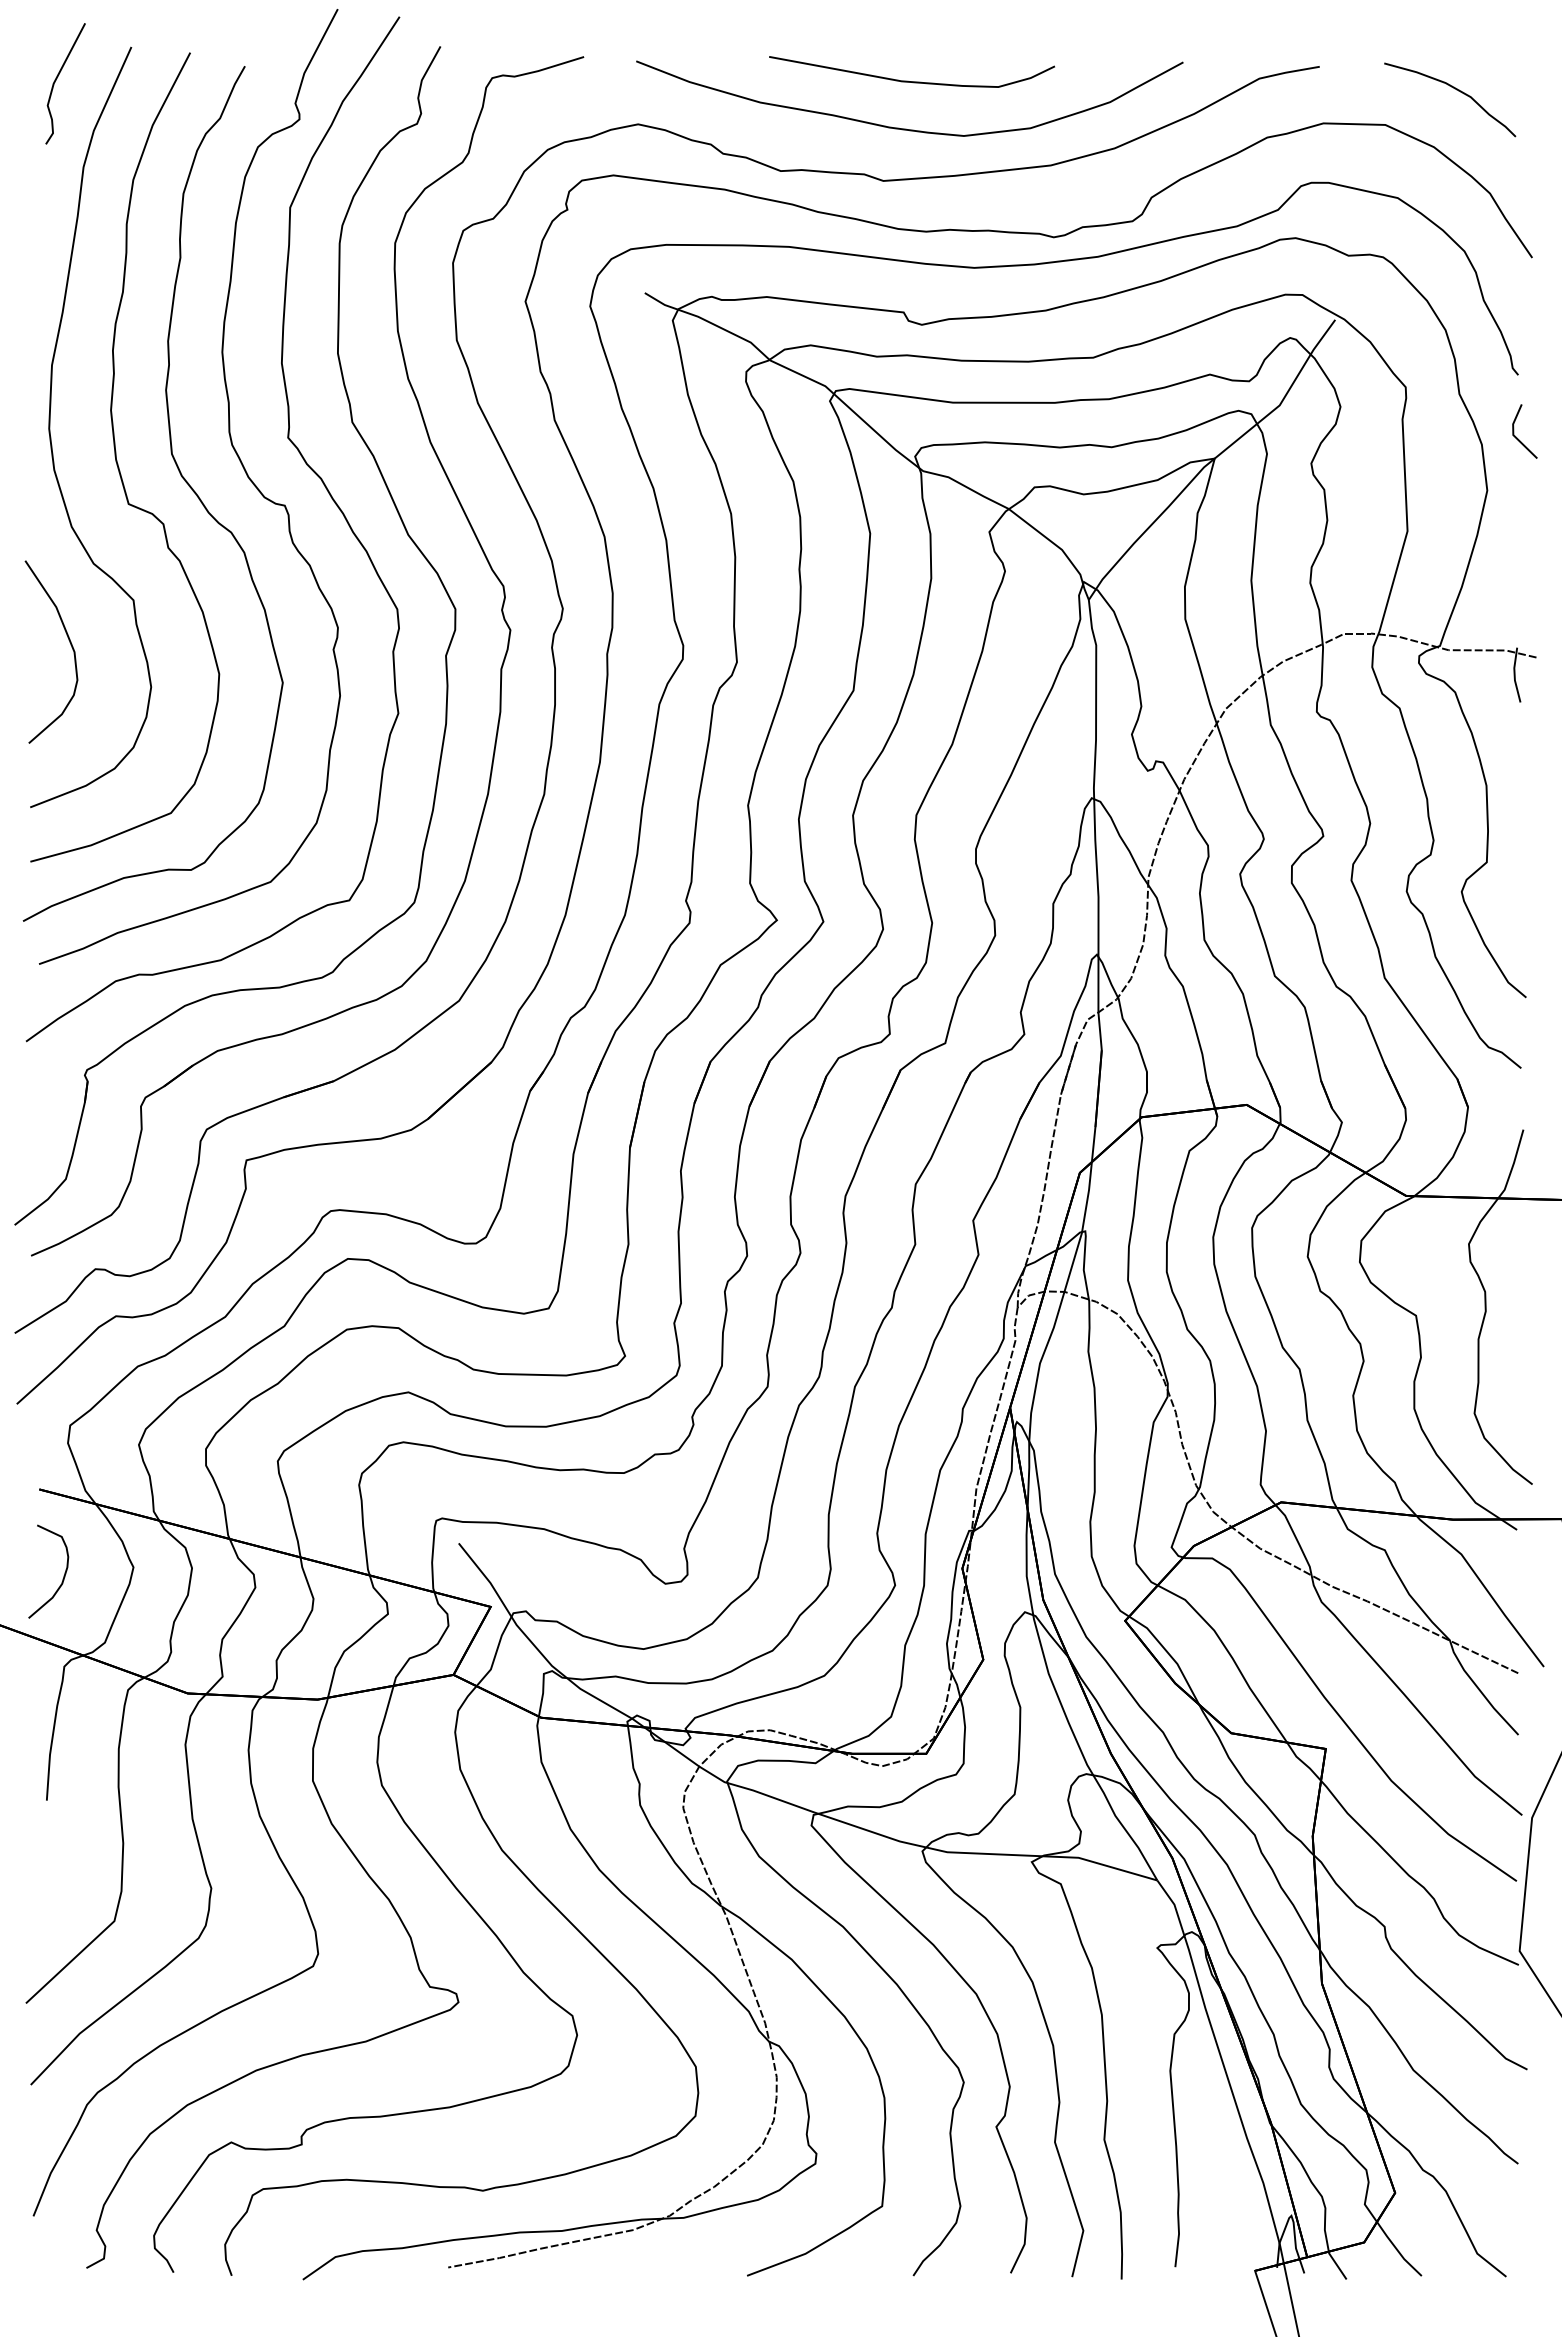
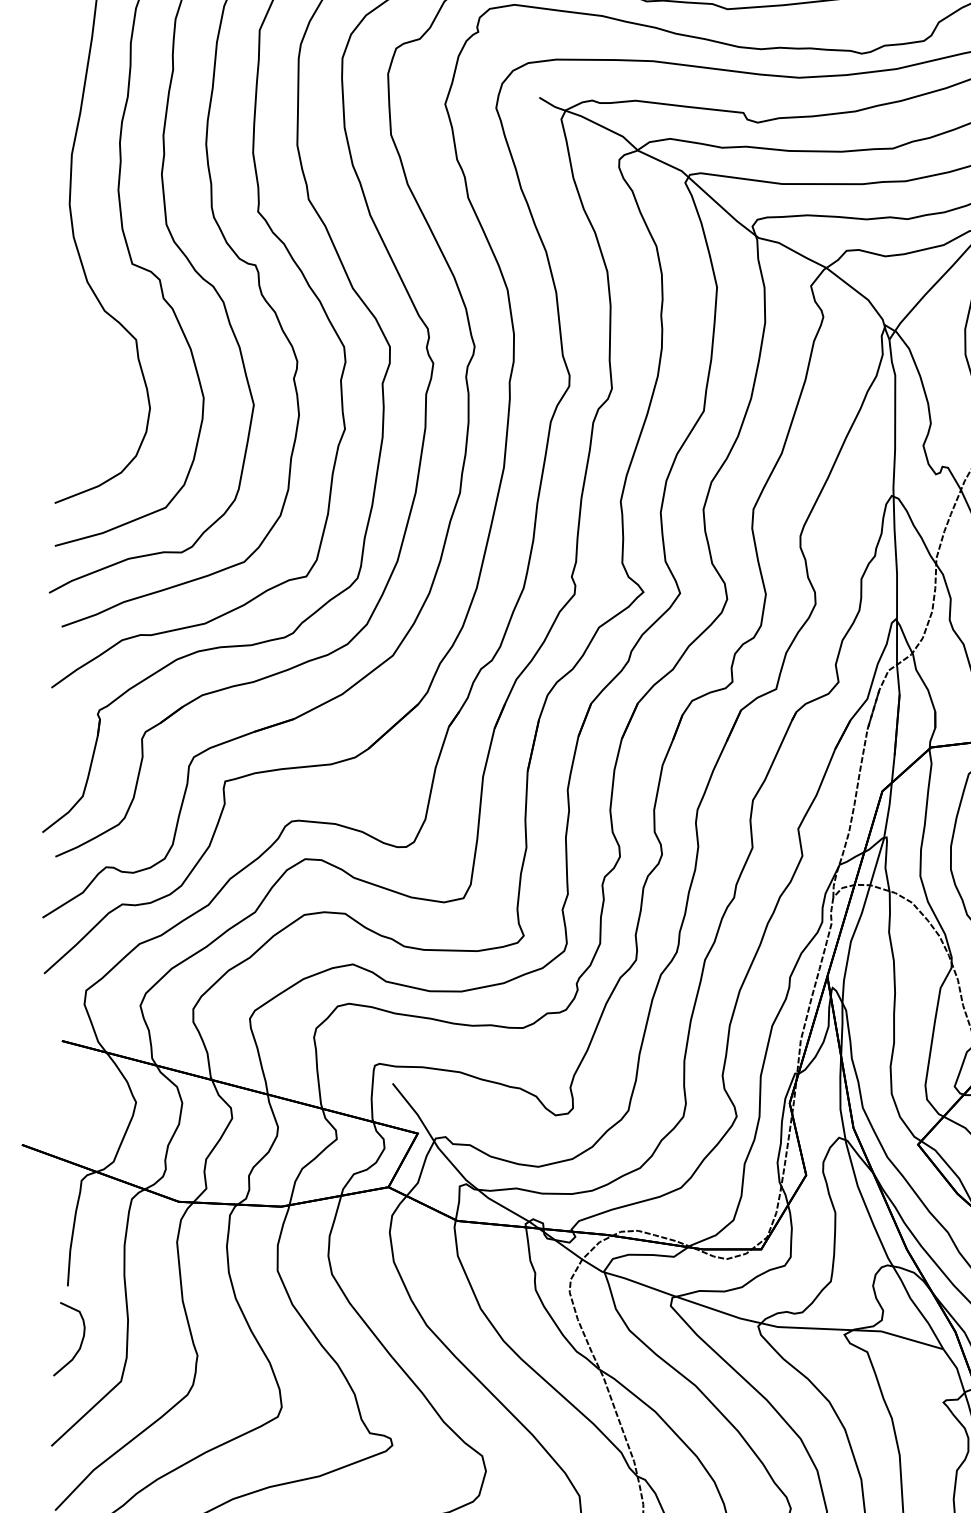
curve: (70, 645) -> (86, 375), removed
curve: (63, 1575) -> (80, 1342), moved

